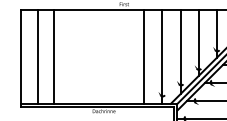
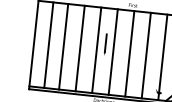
line: (98, 49) -> (105, 44), added
line: (72, 56) -> (80, 48), added
line: (90, 56) -> (97, 49), added
line: (108, 56) -> (113, 51), added
line: (126, 56) -> (130, 53), added

